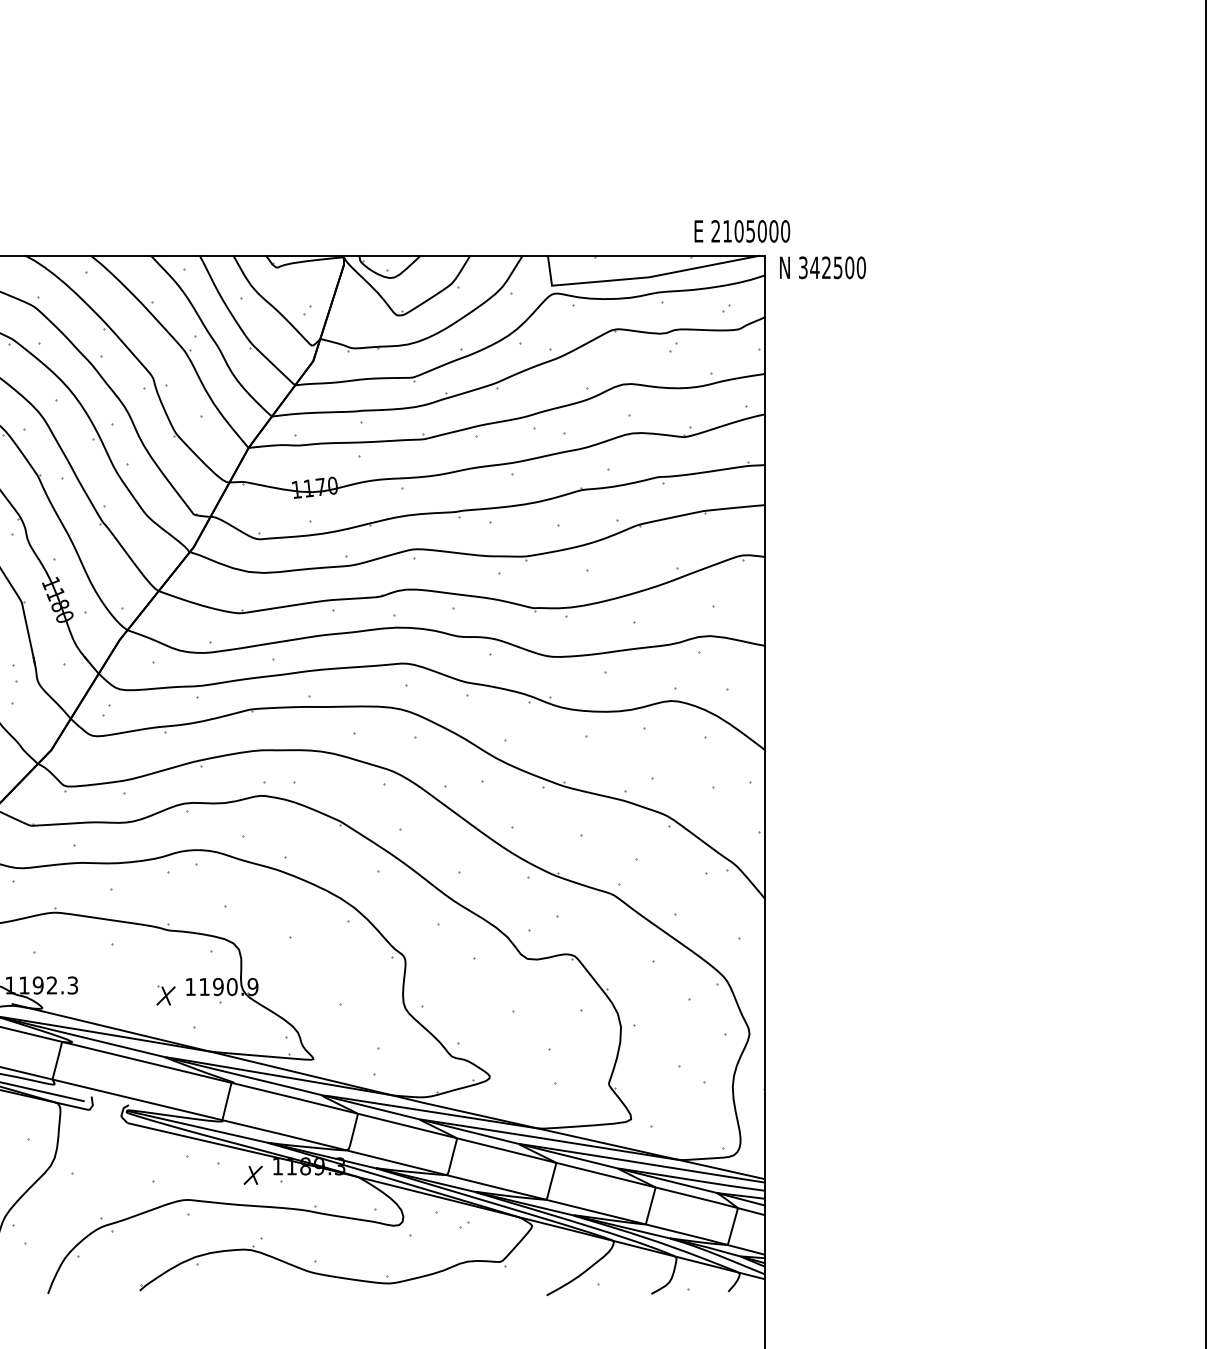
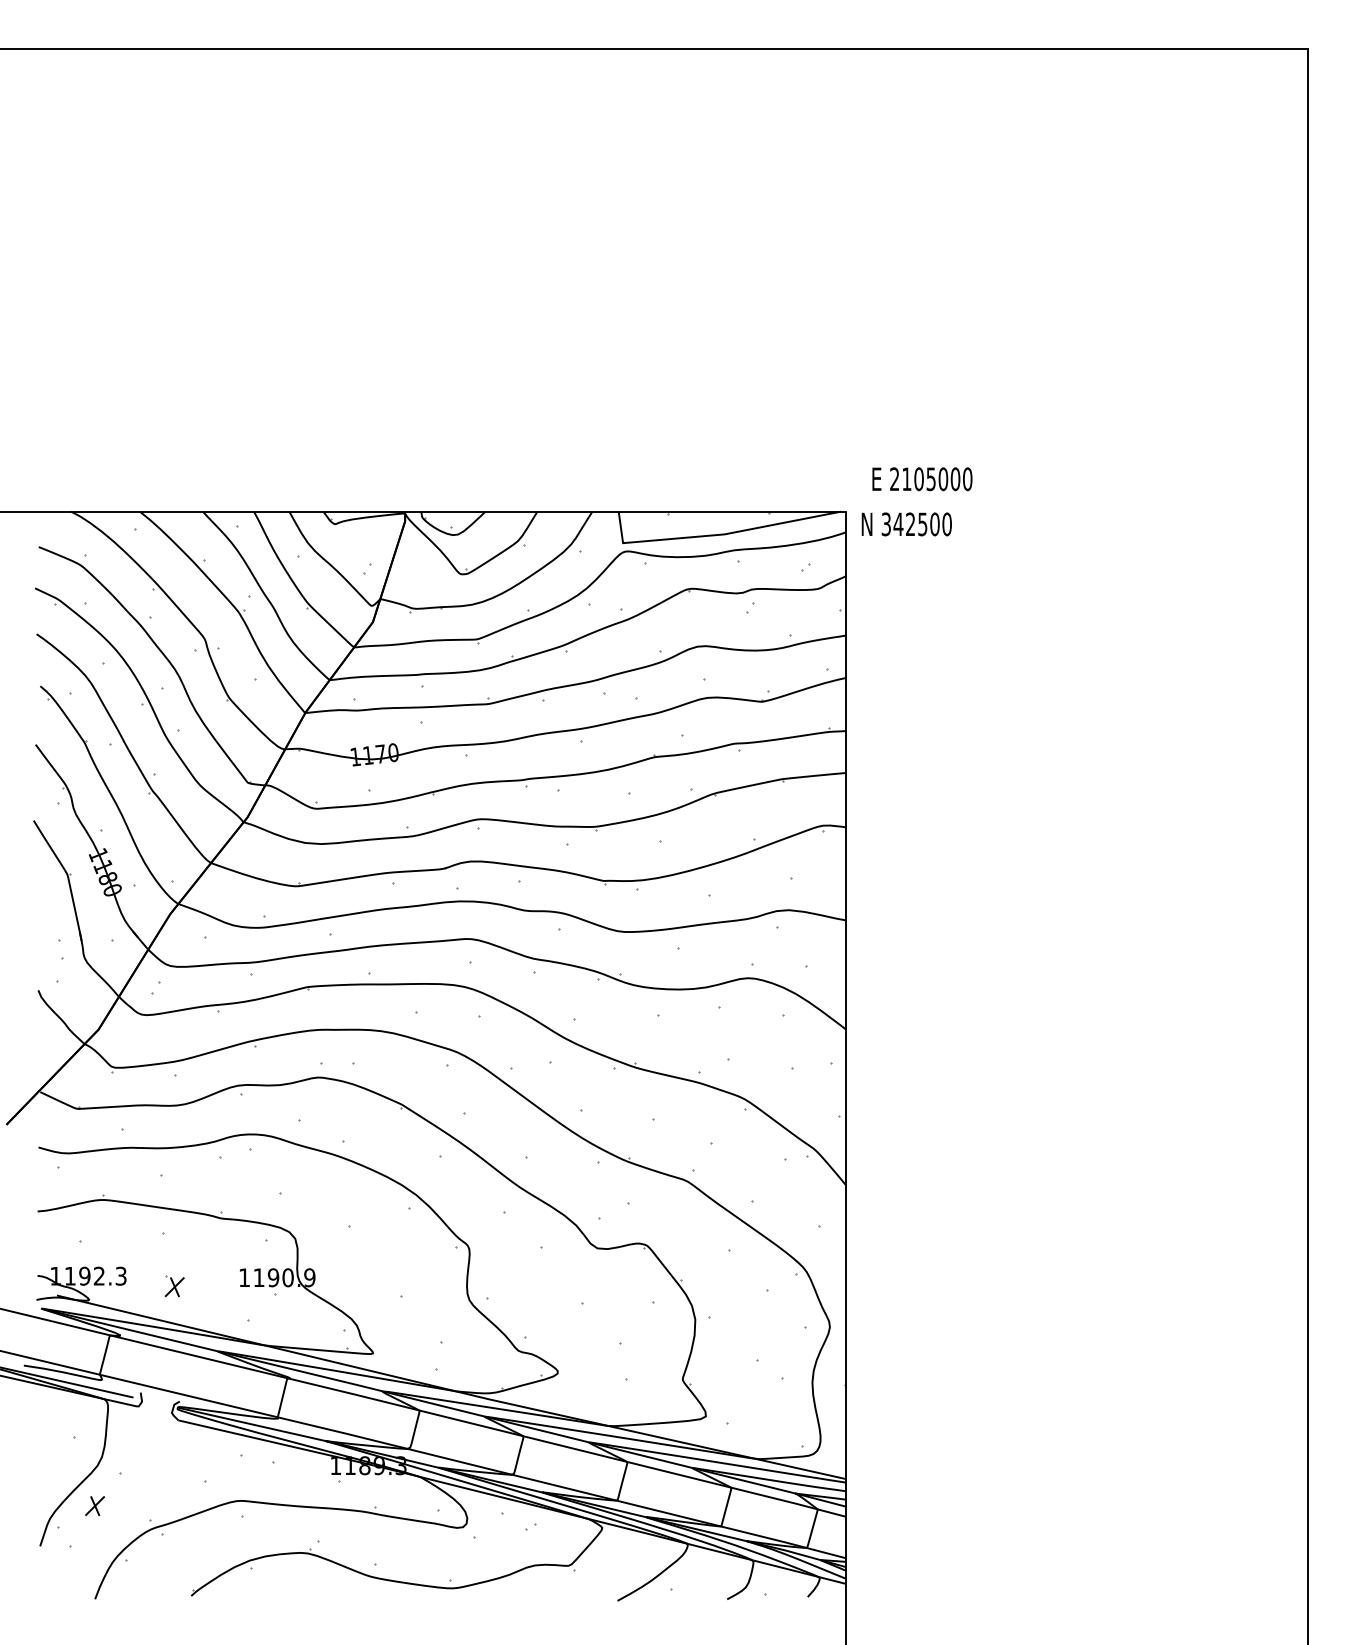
text: (742, 231) -> (922, 479), moved
part: (165, 995) -> (174, 1286), moved
part: (252, 1174) -> (94, 1505), moved

